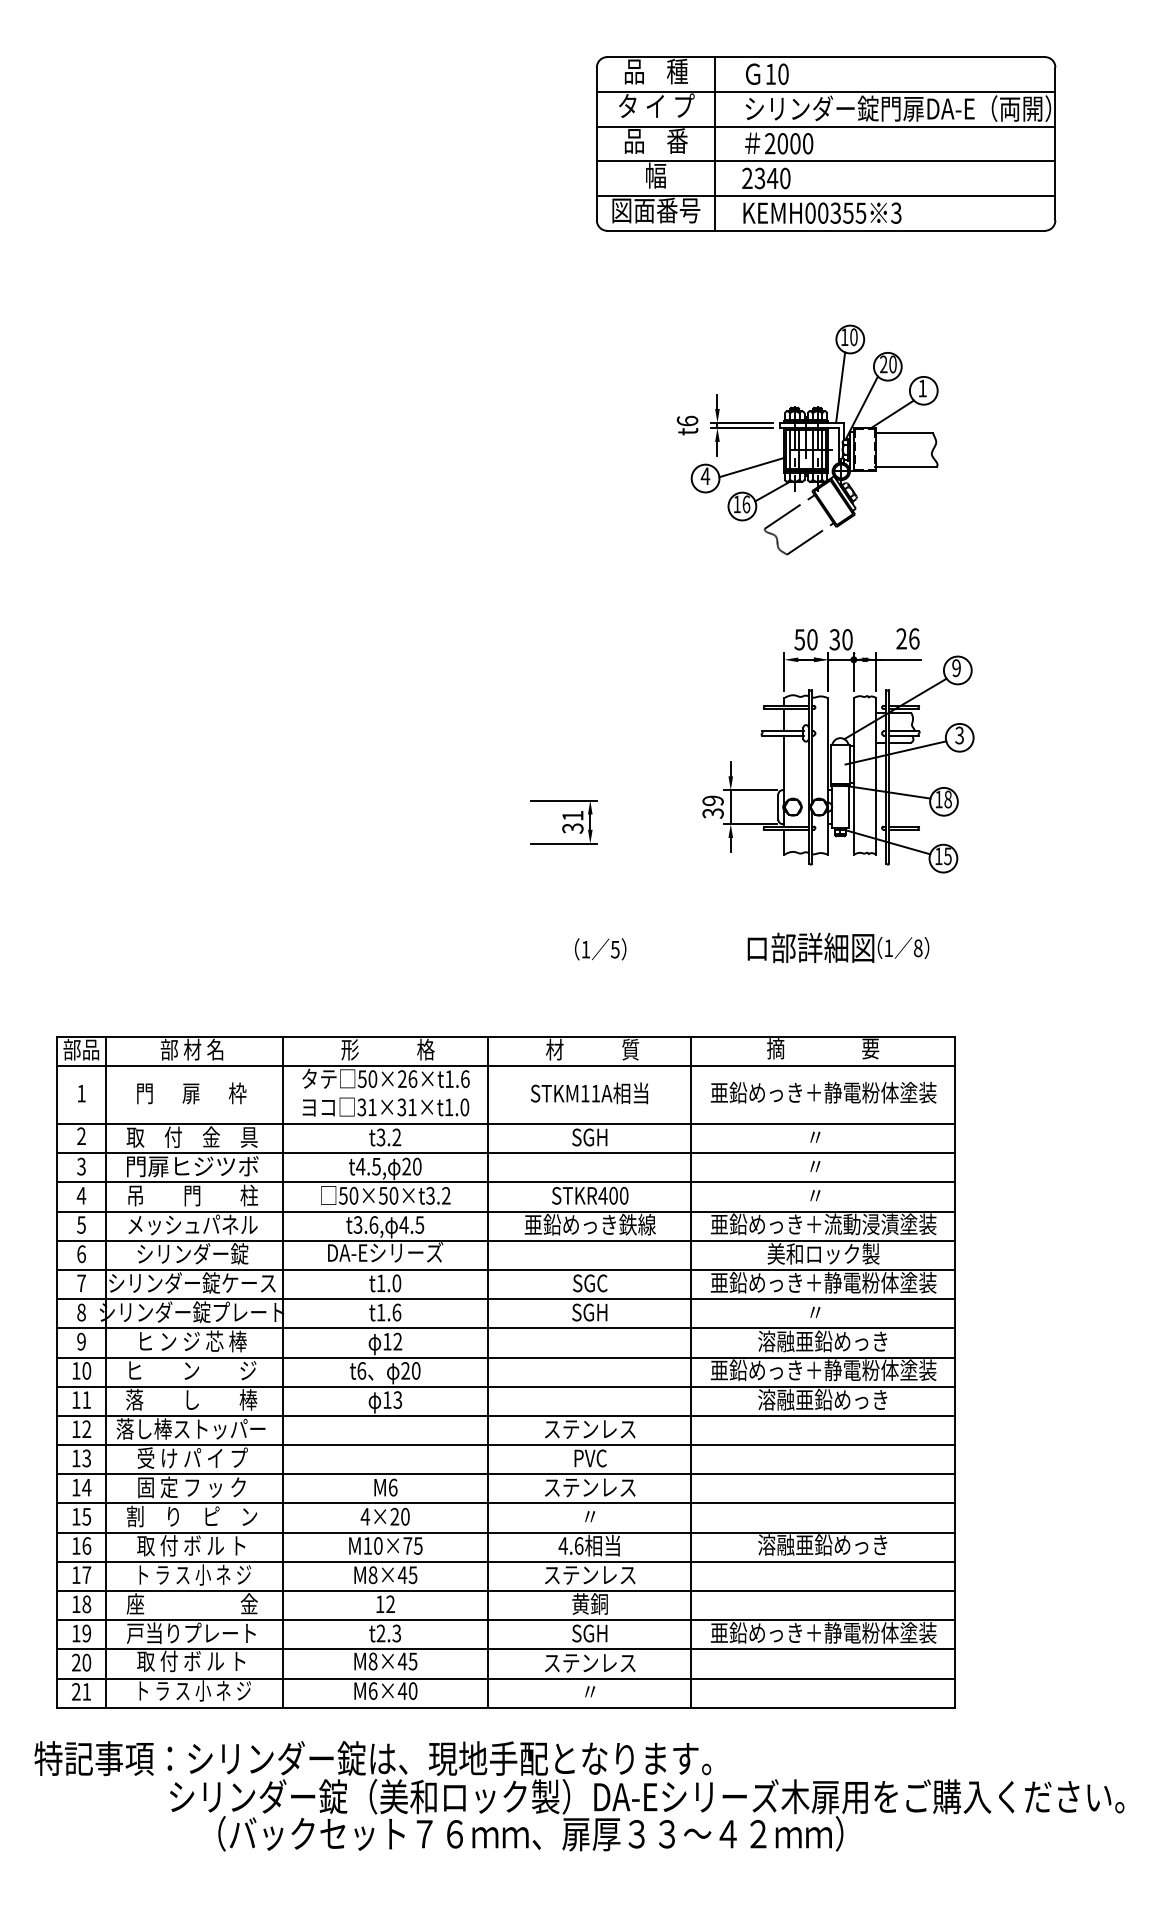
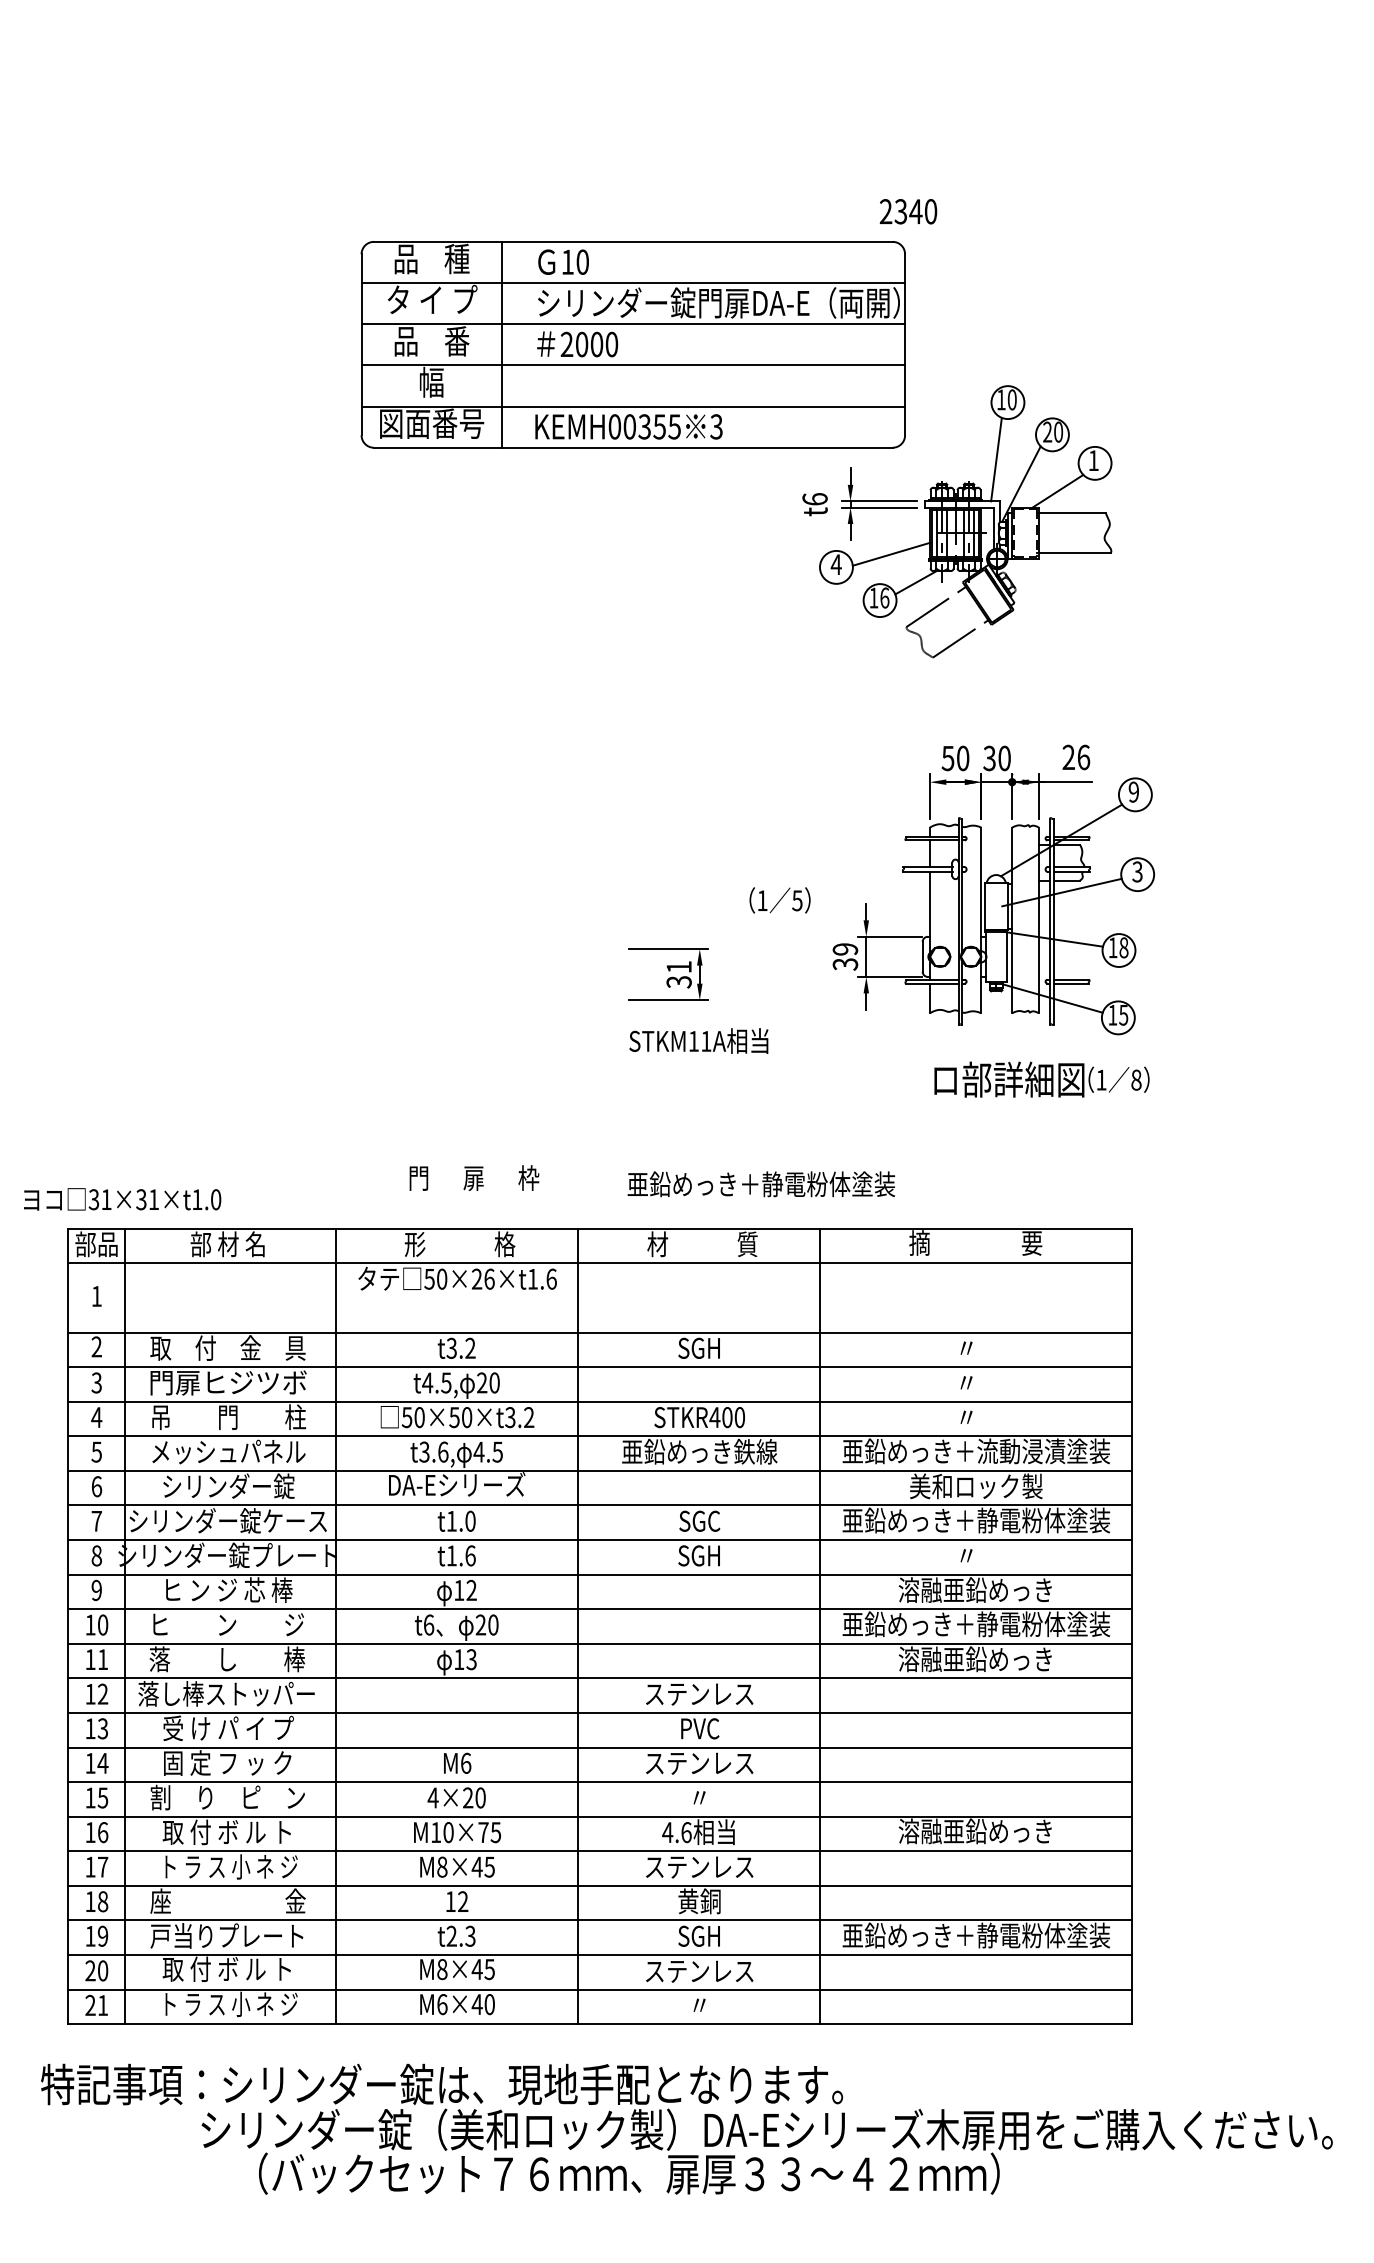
part: (825, 143) -> (632, 344), moved
text: (838, 947) -> (1041, 1079), moved
text: (600, 949) -> (779, 900), moved
text: (191, 1092) -> (474, 1177), moved
text: (589, 1092) -> (698, 1040), moved
text: (823, 1092) -> (761, 1184), moved
text: (385, 1107) -> (122, 1199), moved

